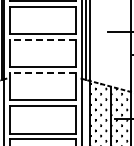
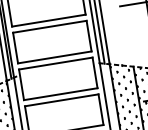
line: (42, 39) -> (49, 26), dashed -> solid
line: (42, 72) -> (55, 63), dashed -> solid

